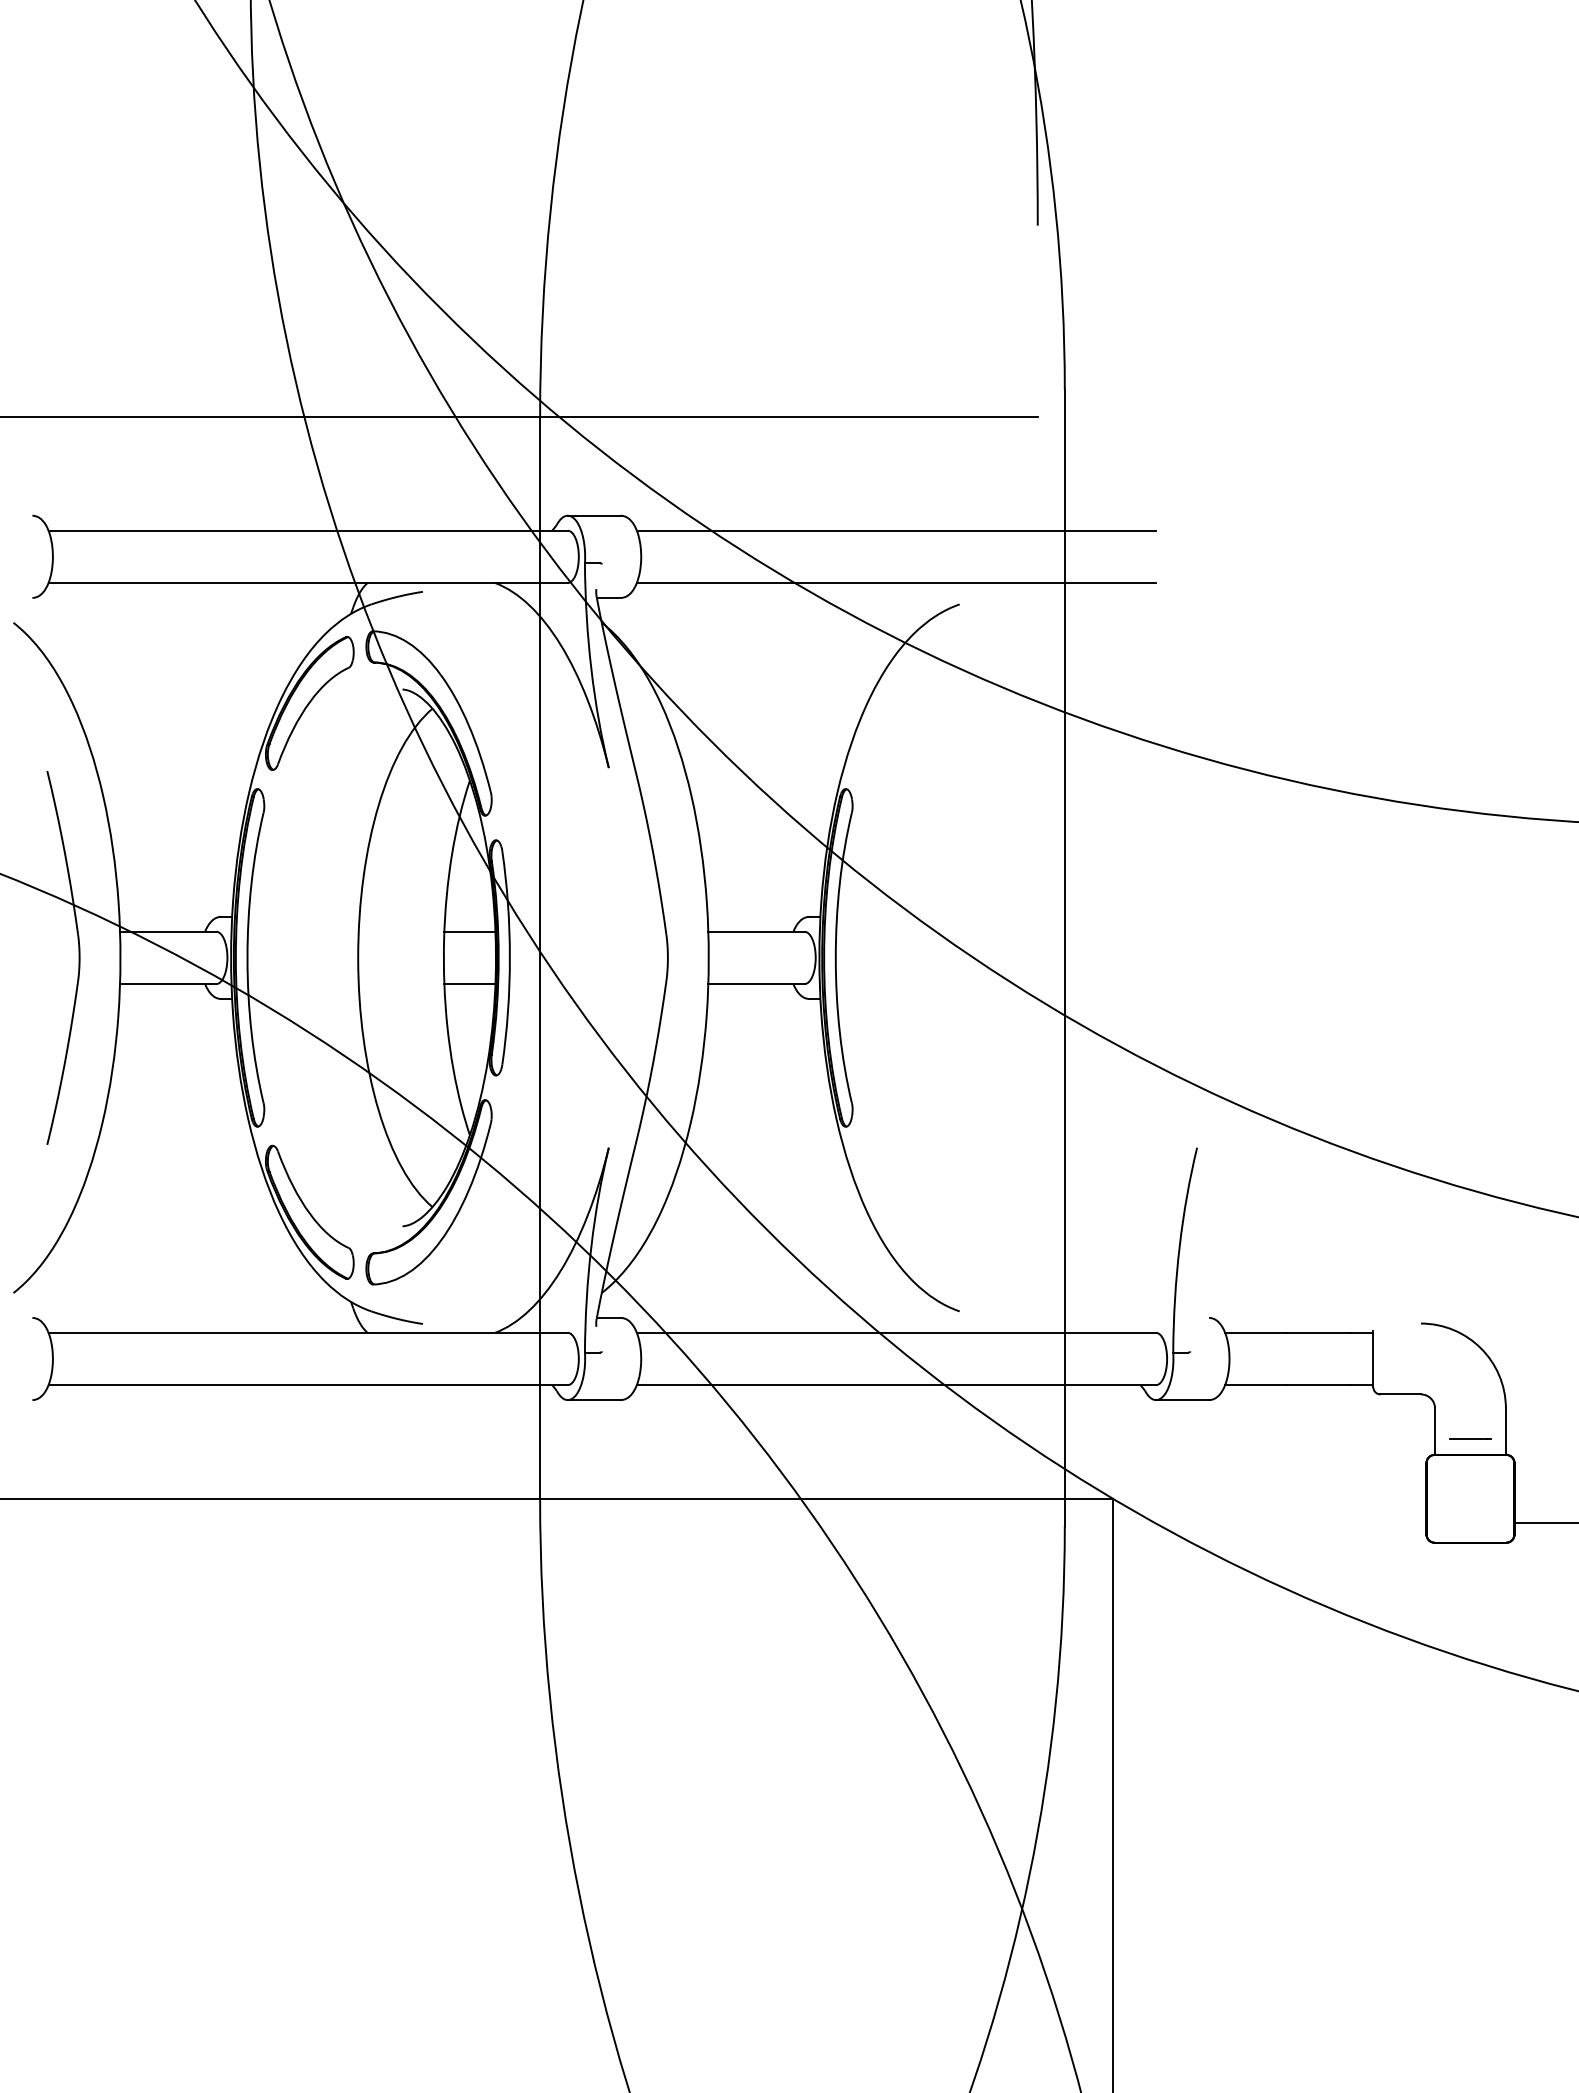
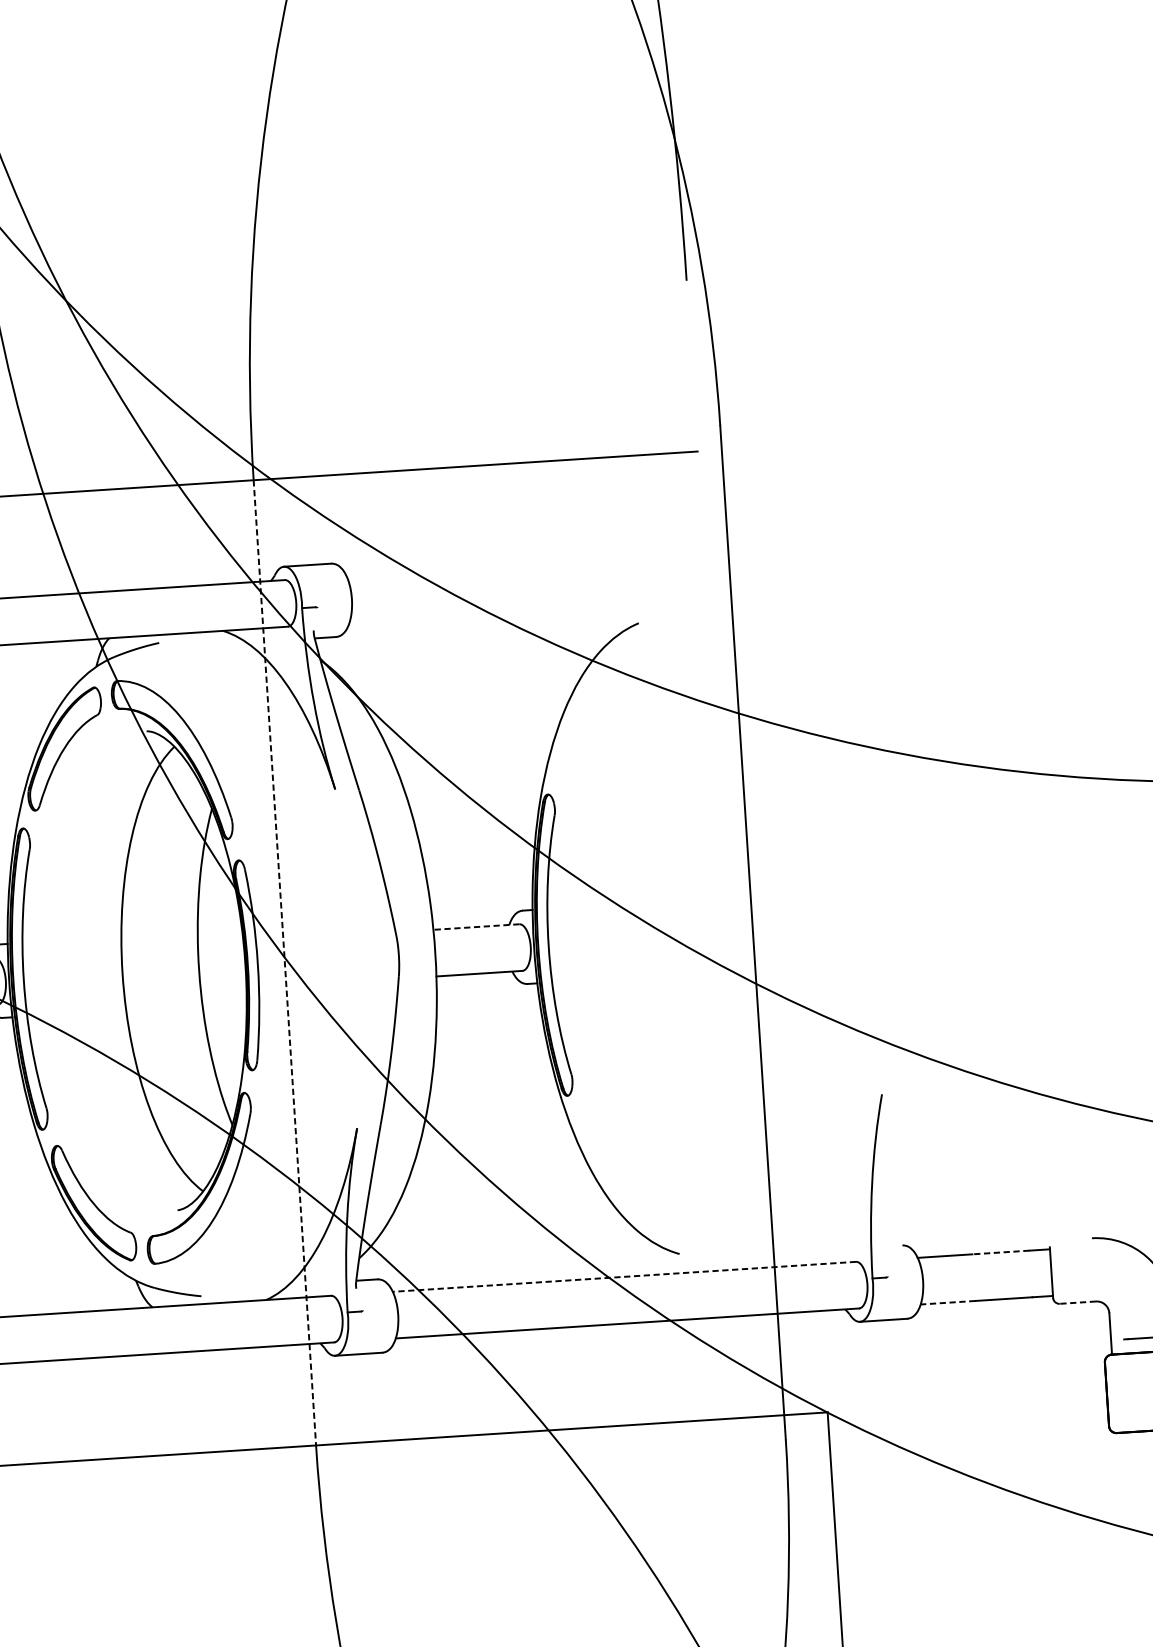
line: (896, 530) -> (578, 560), removed
line: (896, 582) -> (581, 607), removed
line: (469, 931) -> (220, 943), removed
line: (756, 931) -> (476, 926), solid -> dashed
line: (540, 957) -> (285, 962), solid -> dashed
line: (469, 984) -> (223, 990), removed
line: (896, 1332) -> (624, 1276), solid -> dashed
line: (1318, 1332) -> (1000, 1252), solid -> dashed
line: (1255, 1385) -> (947, 1303), solid -> dashed
line: (1400, 1394) -> (1077, 1302), solid -> dashed

